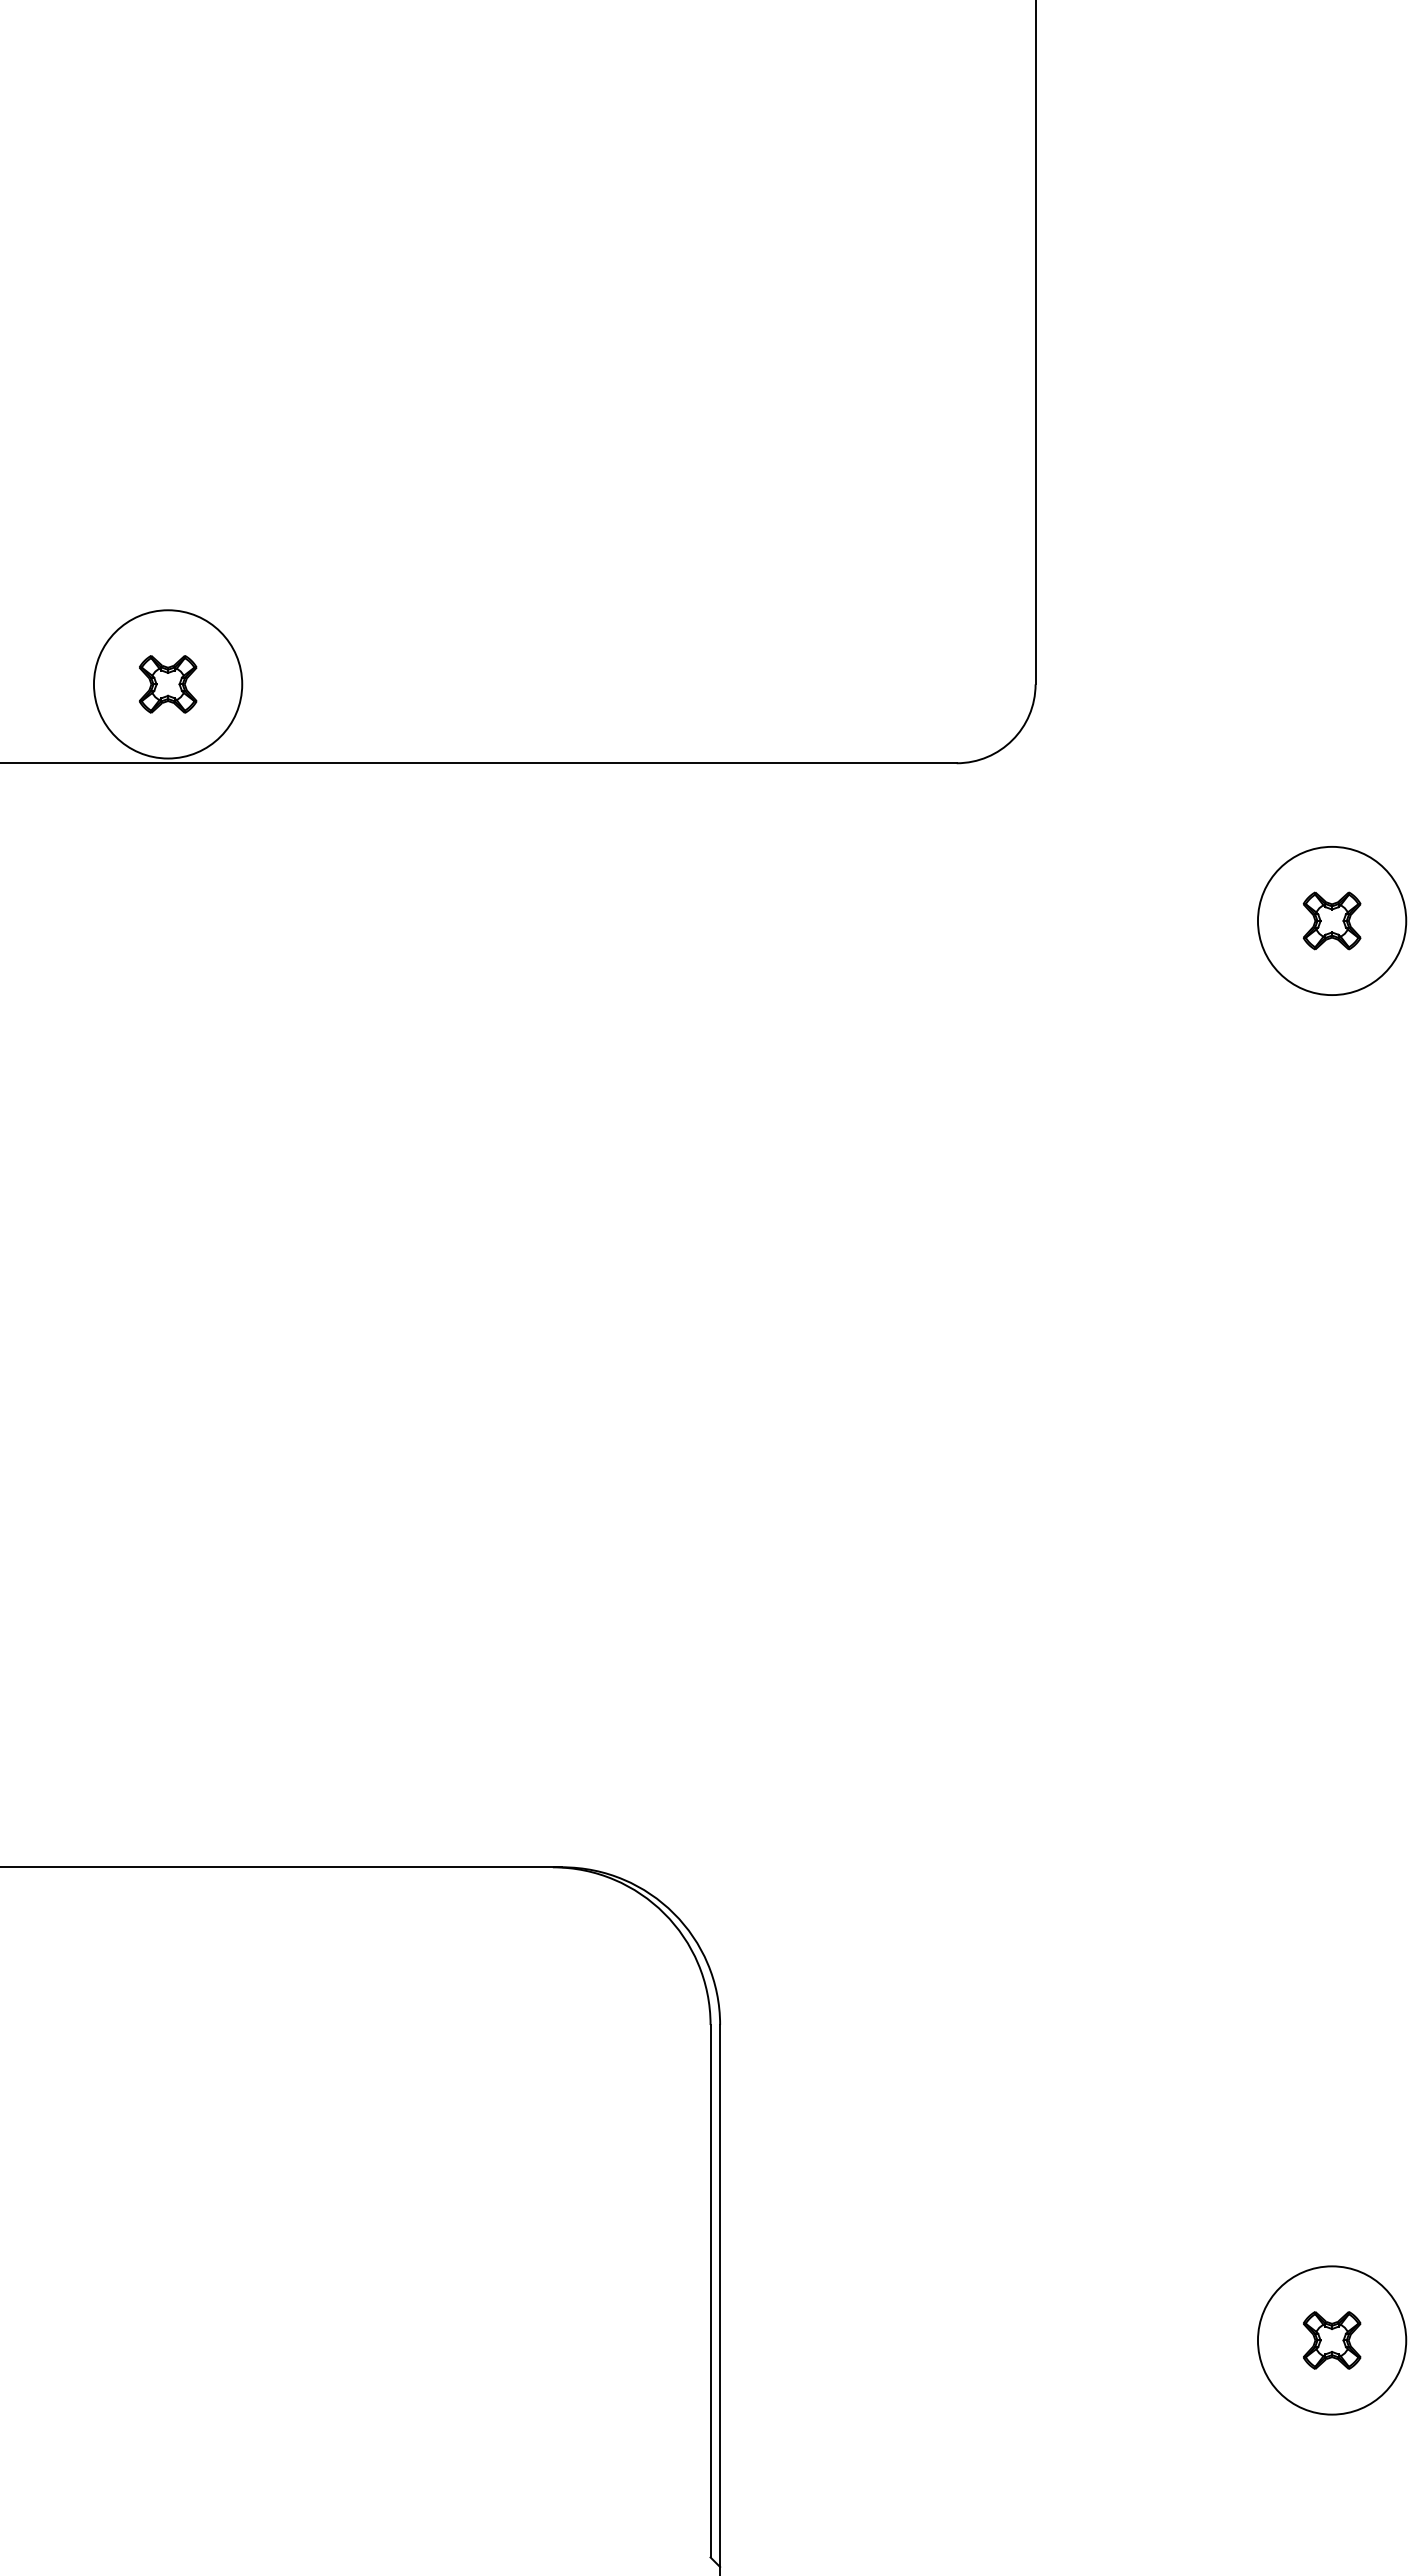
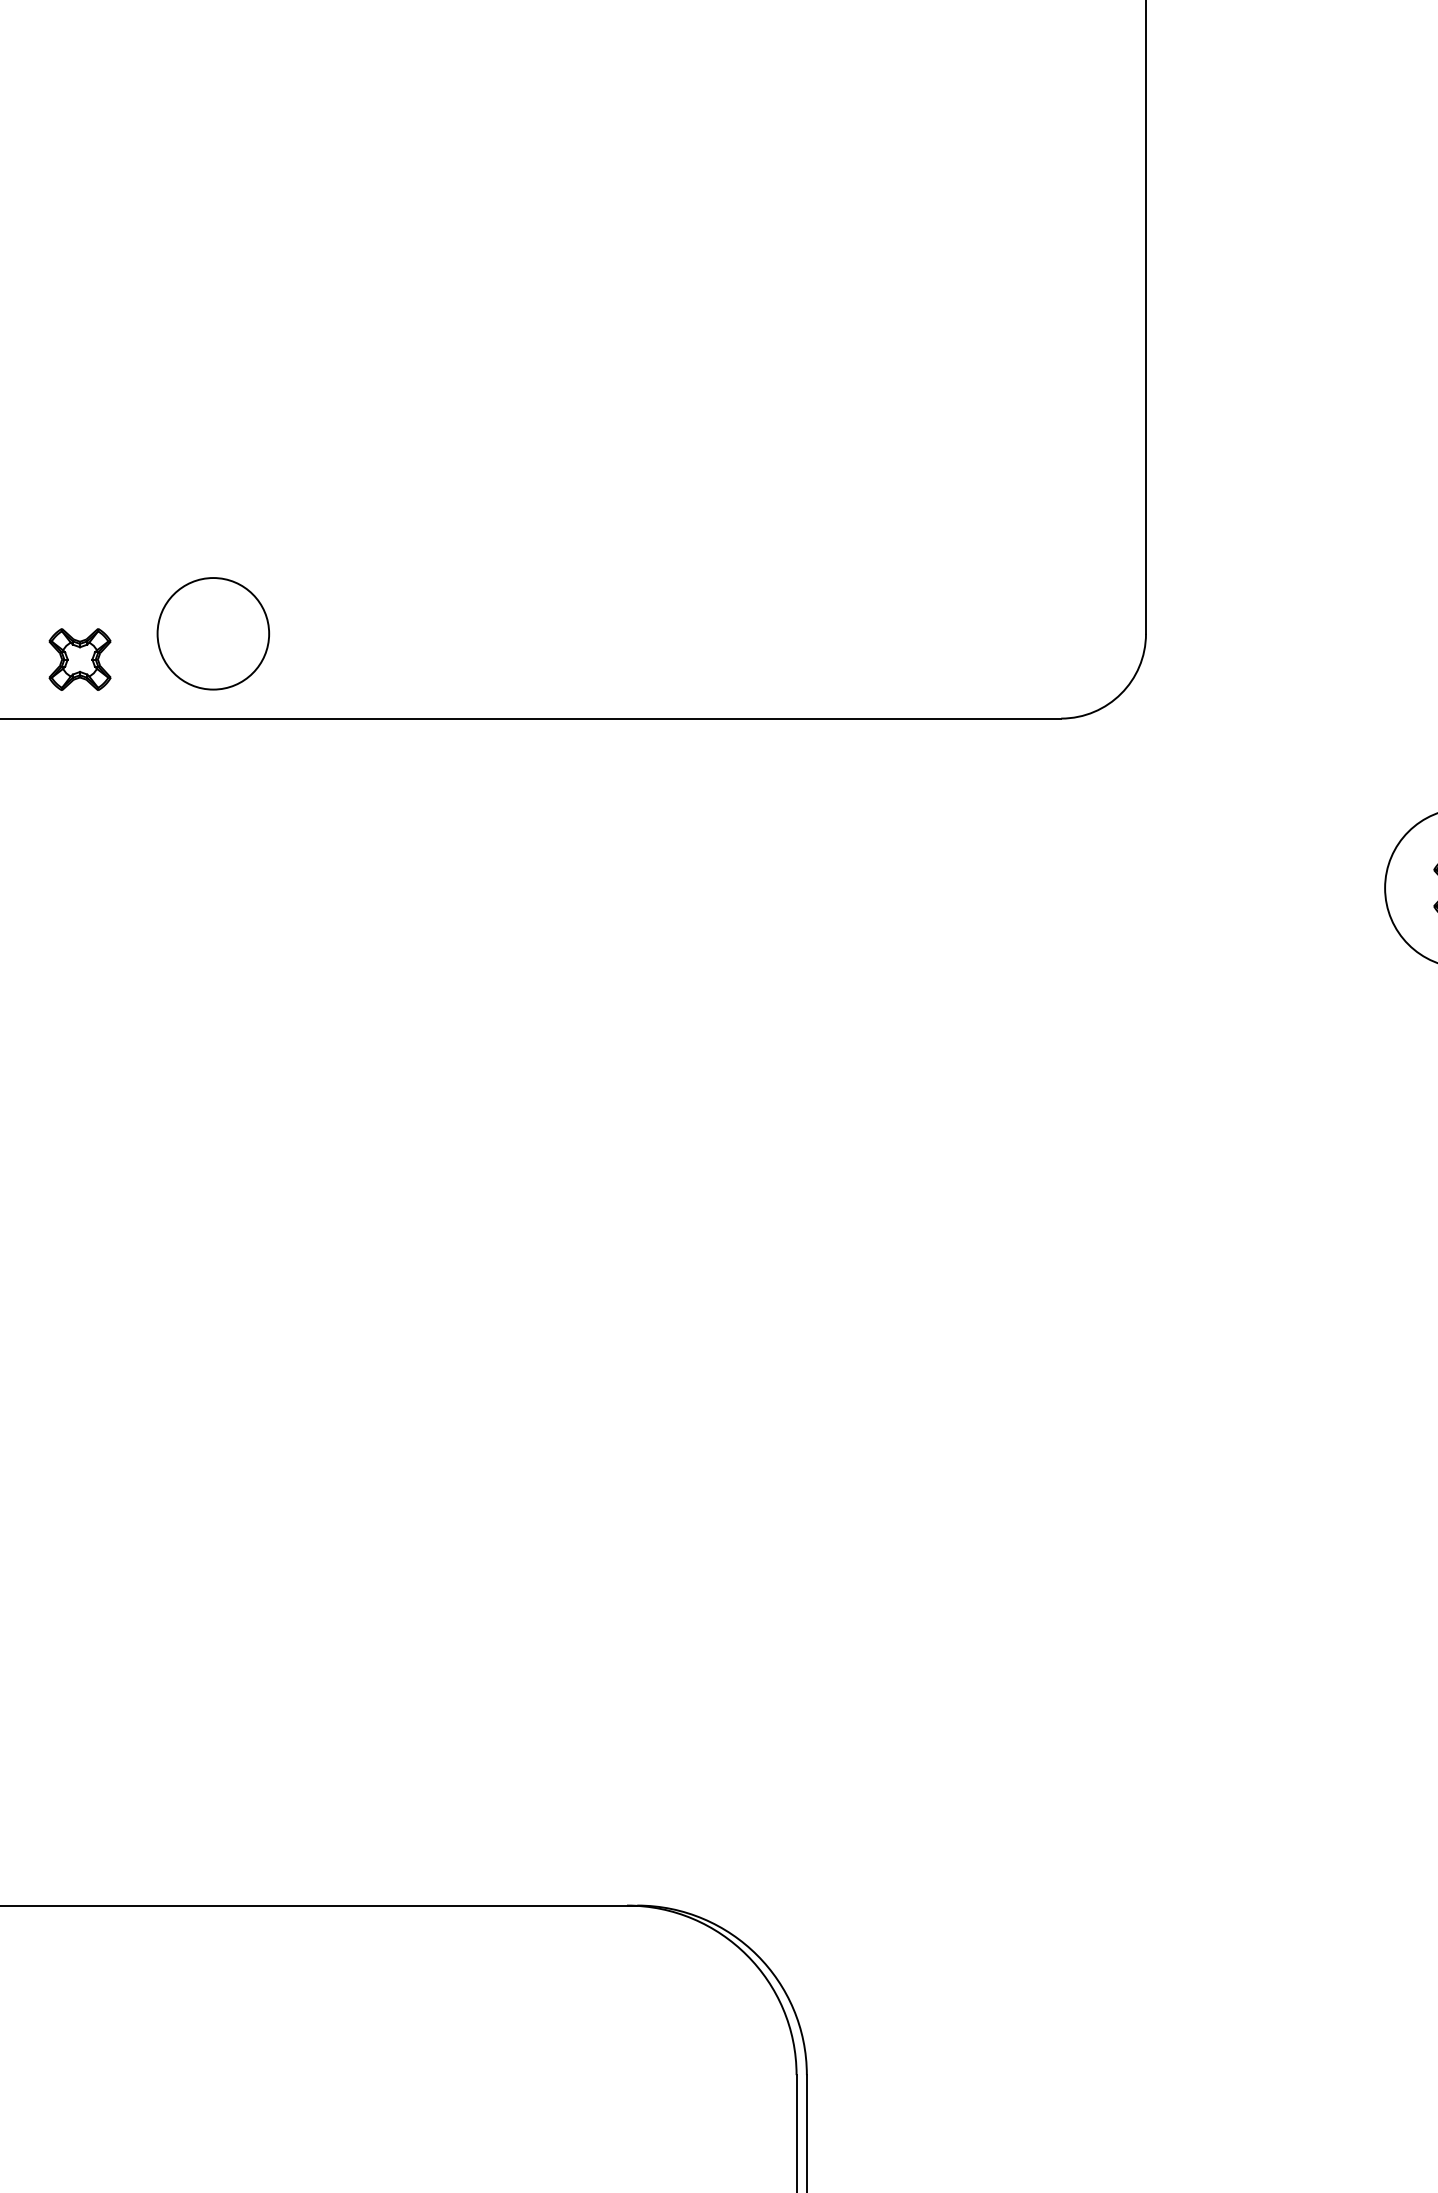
circle: (167, 684) -> (212, 633), size x0.7
part: (167, 684) -> (79, 659), moved

